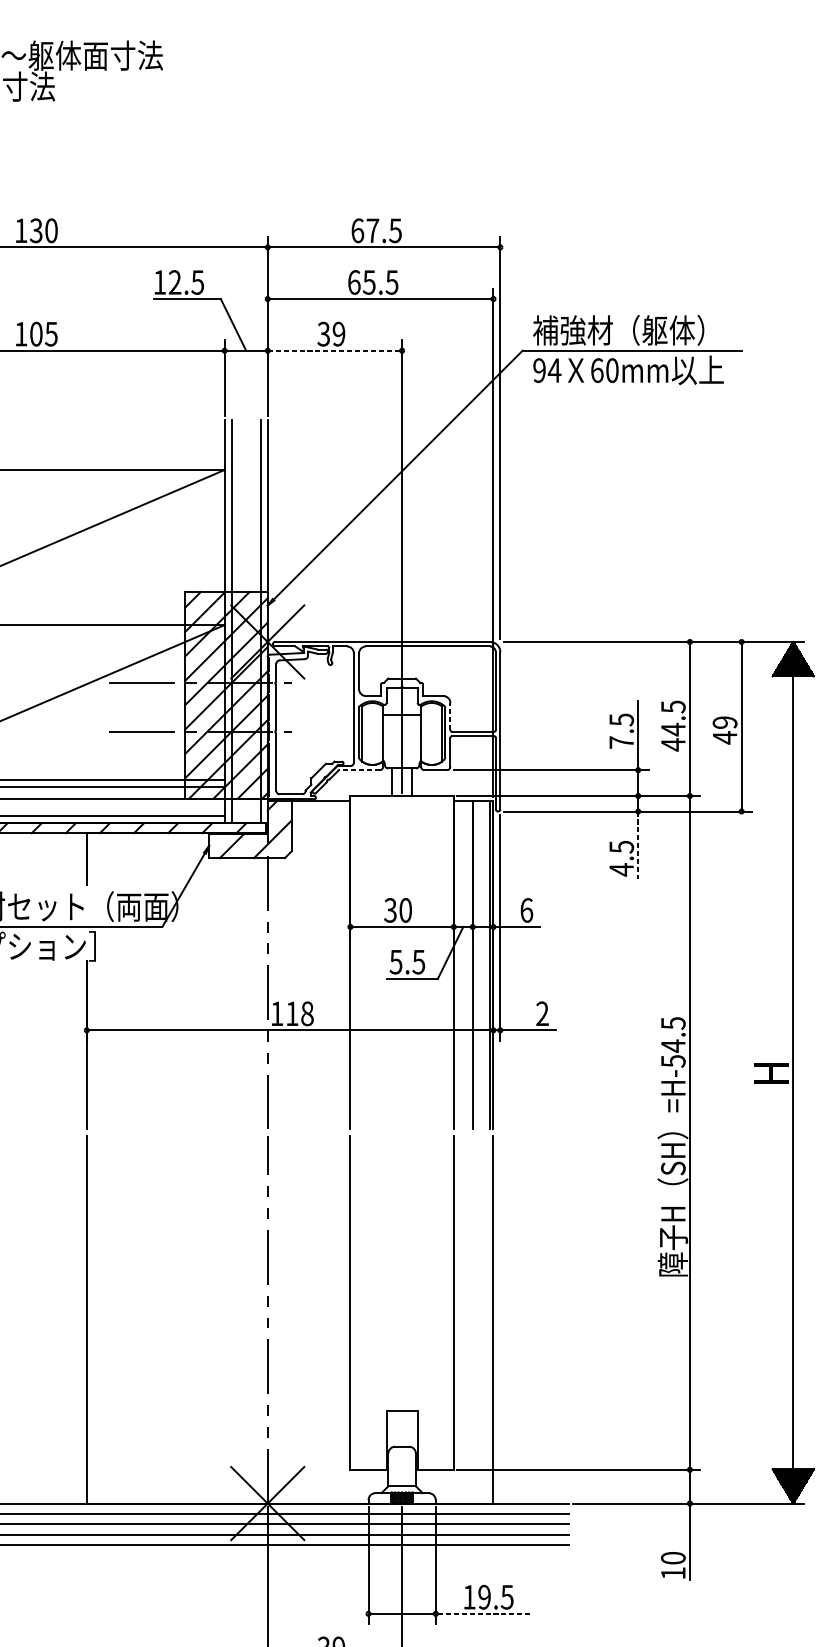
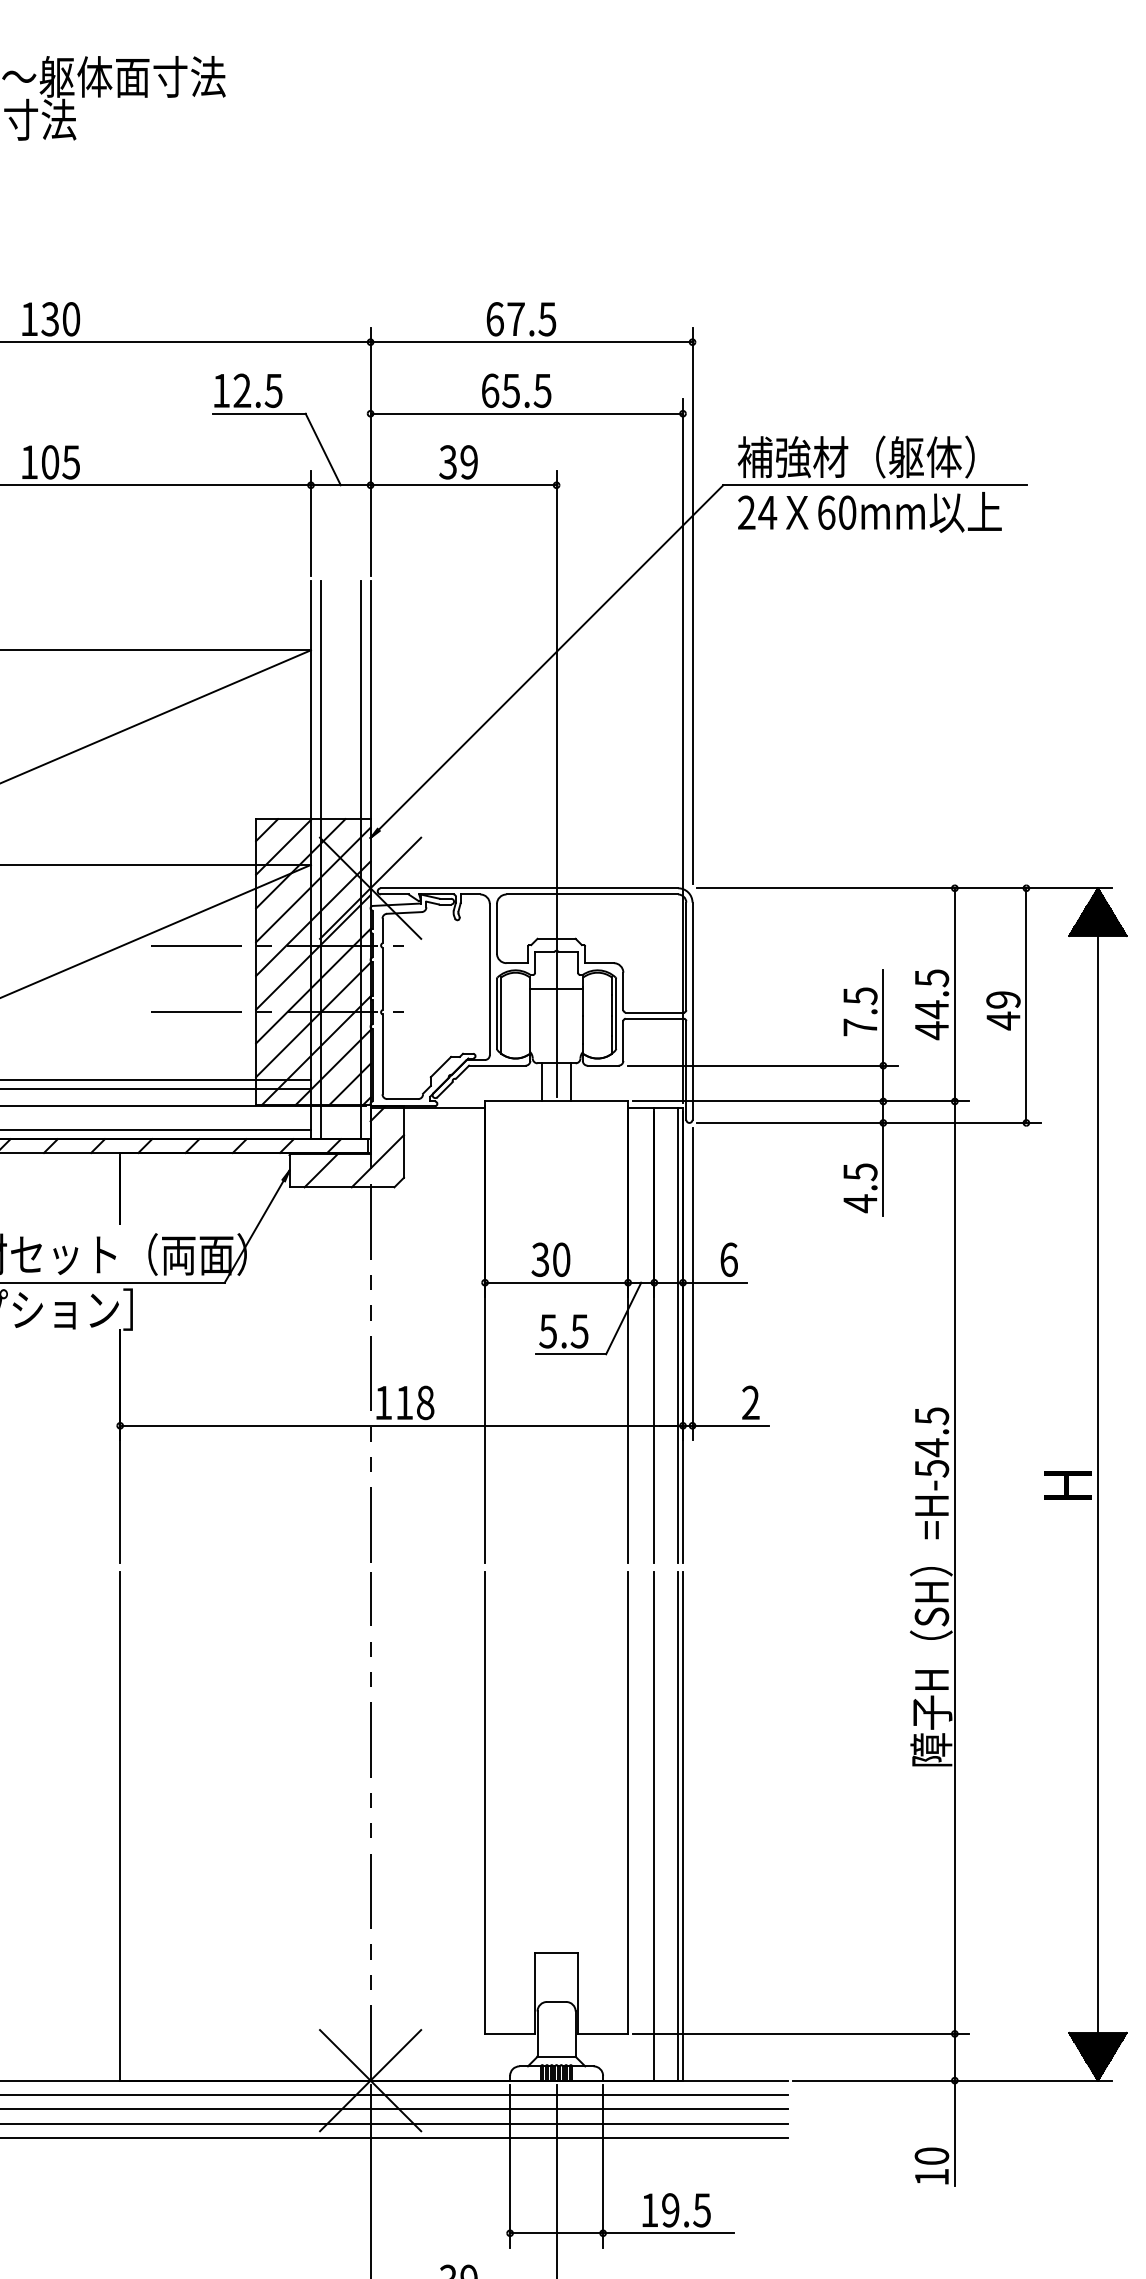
line: (335, 350) -> (464, 485), dashed -> solid
text: (539, 370) -> (746, 512), 94 -> 24
line: (450, 716) -> (623, 991), dashed -> solid
line: (358, 770) -> (496, 1065), dashed -> solid
line: (638, 845) -> (883, 1169), dashed -> solid
line: (472, 1319) -> (654, 1826), added
line: (490, 1319) -> (678, 1826), added
line: (483, 1614) -> (668, 2233), dashed -> solid

